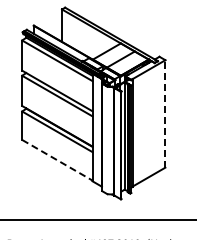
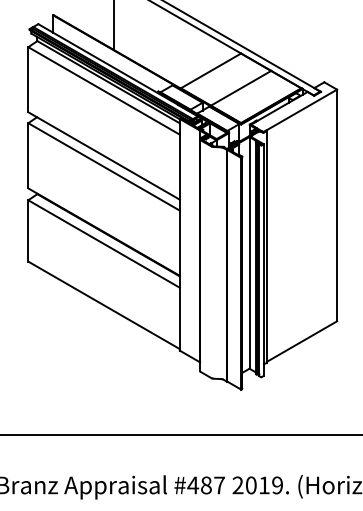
line: (165, 113) -> (337, 204), dashed -> solid
line: (57, 160) -> (104, 305), dashed -> solid

